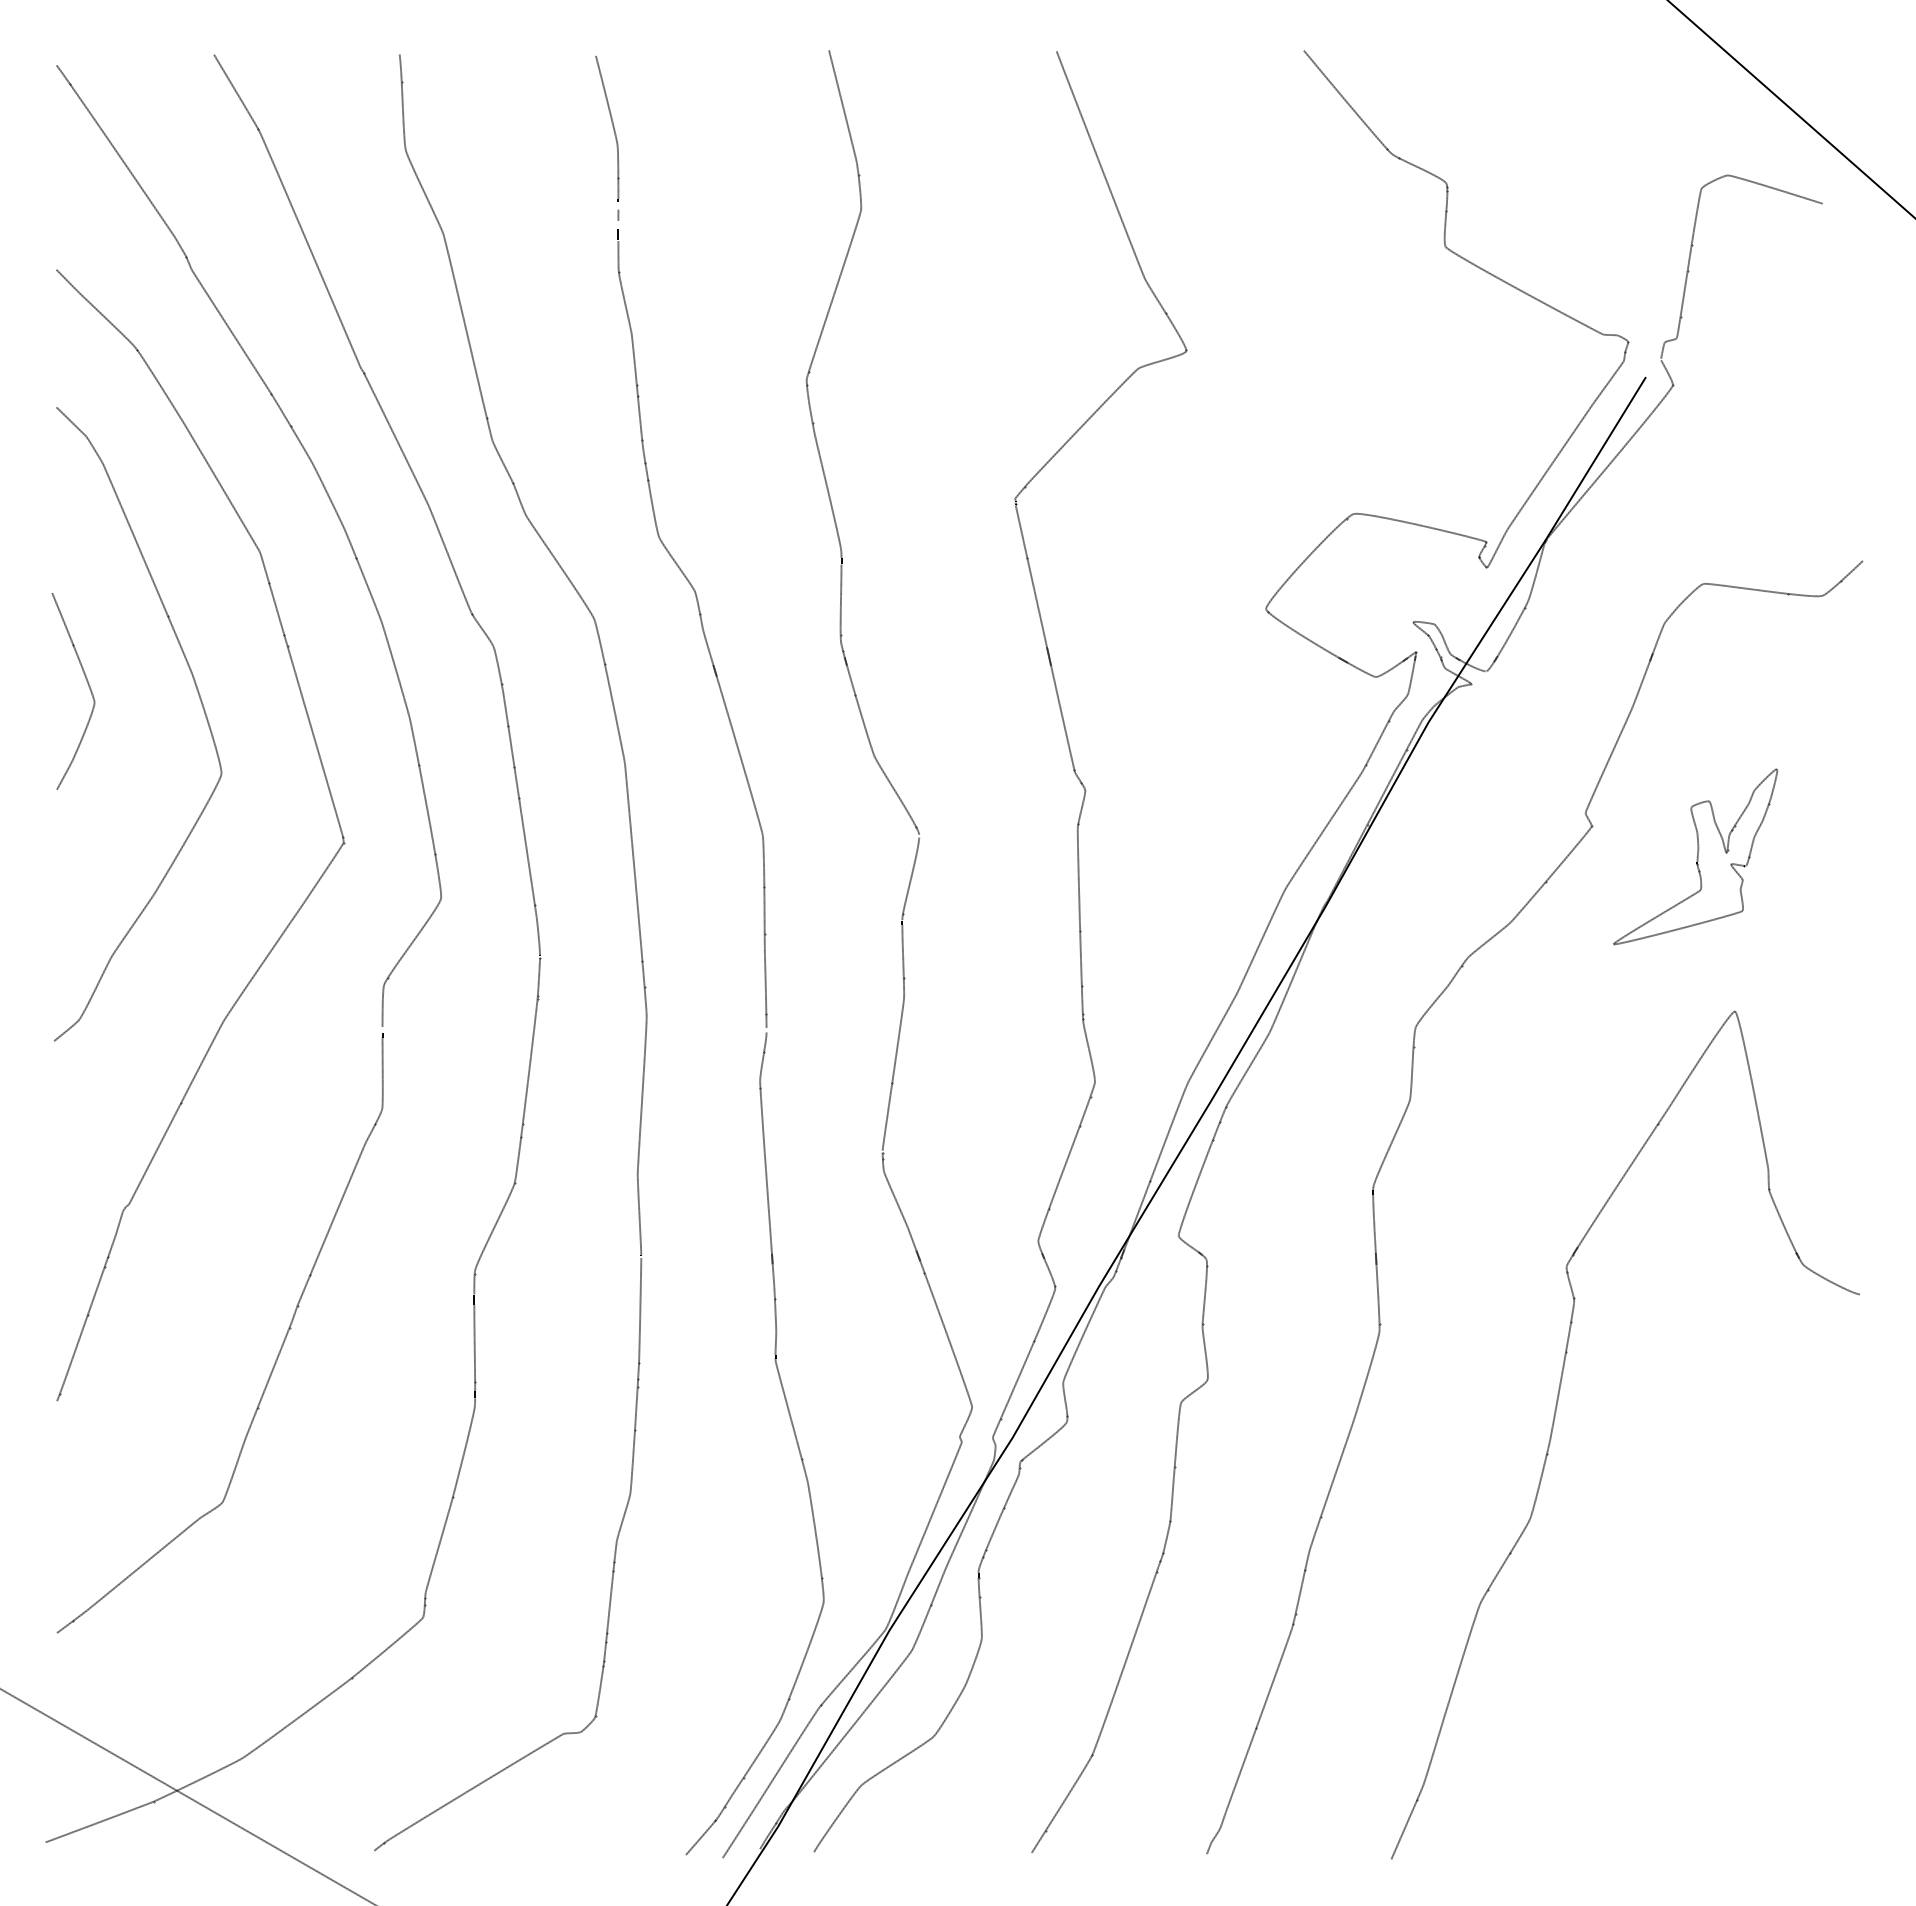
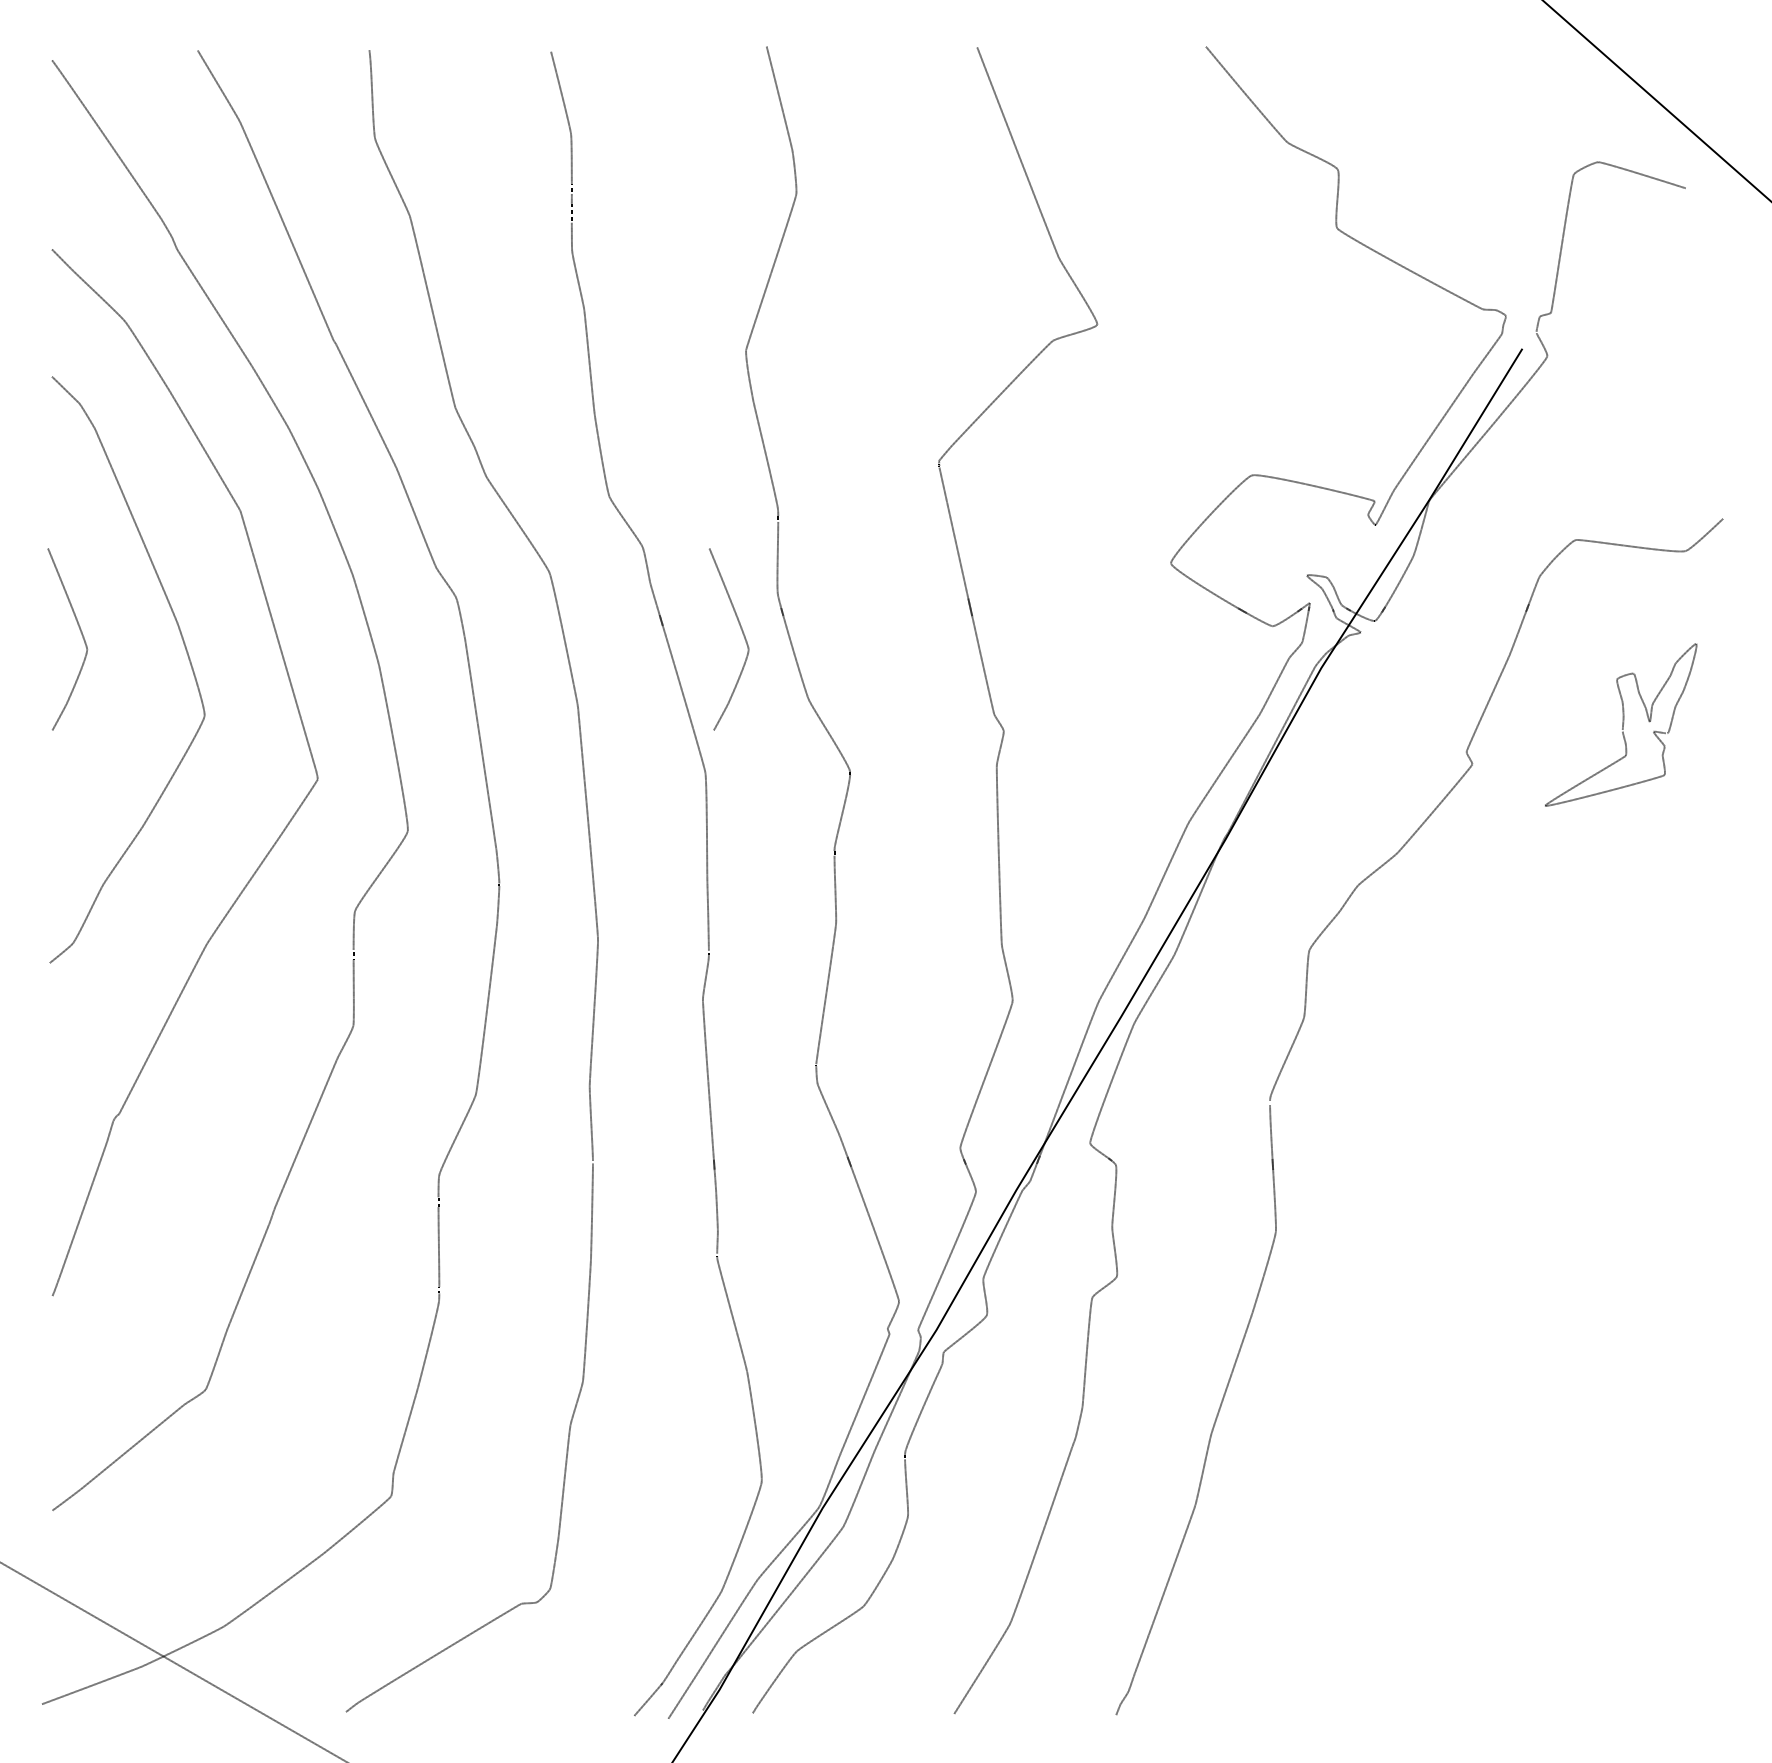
curve: (803, 686) -> (743, 634), added
part: (1695, 856) -> (1620, 724), moved
part: (1554, 1423) -> (1437, 1316), removed

